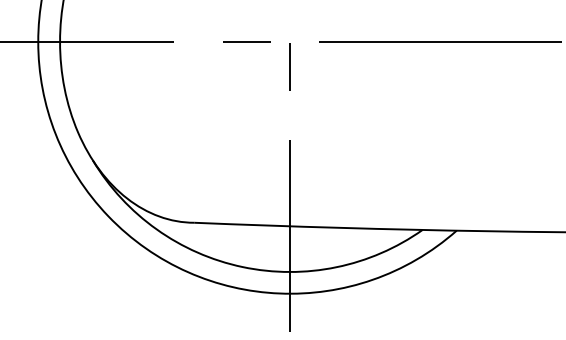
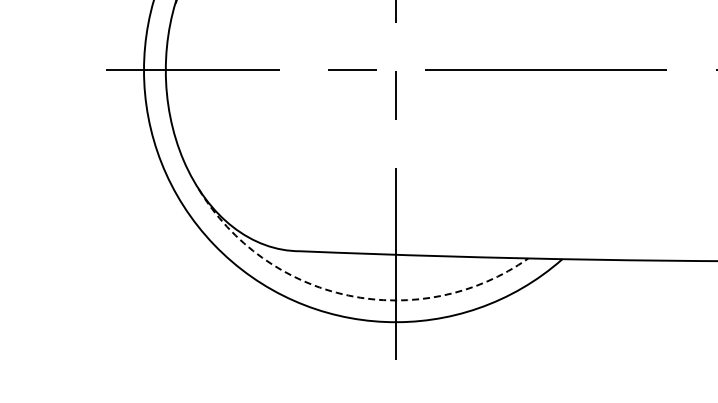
arc: (242, 267) -> (348, 295), solid -> dashed

